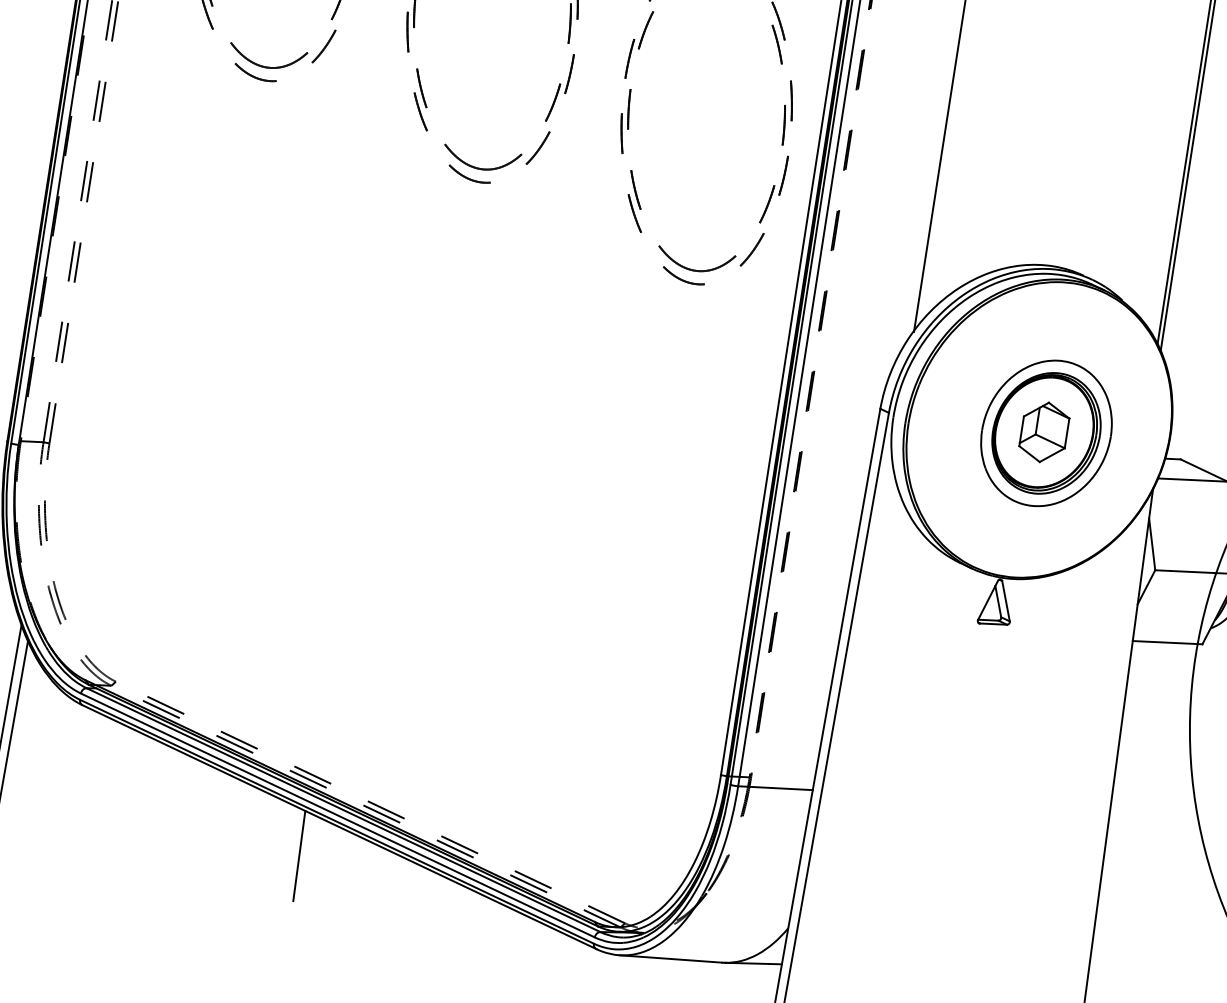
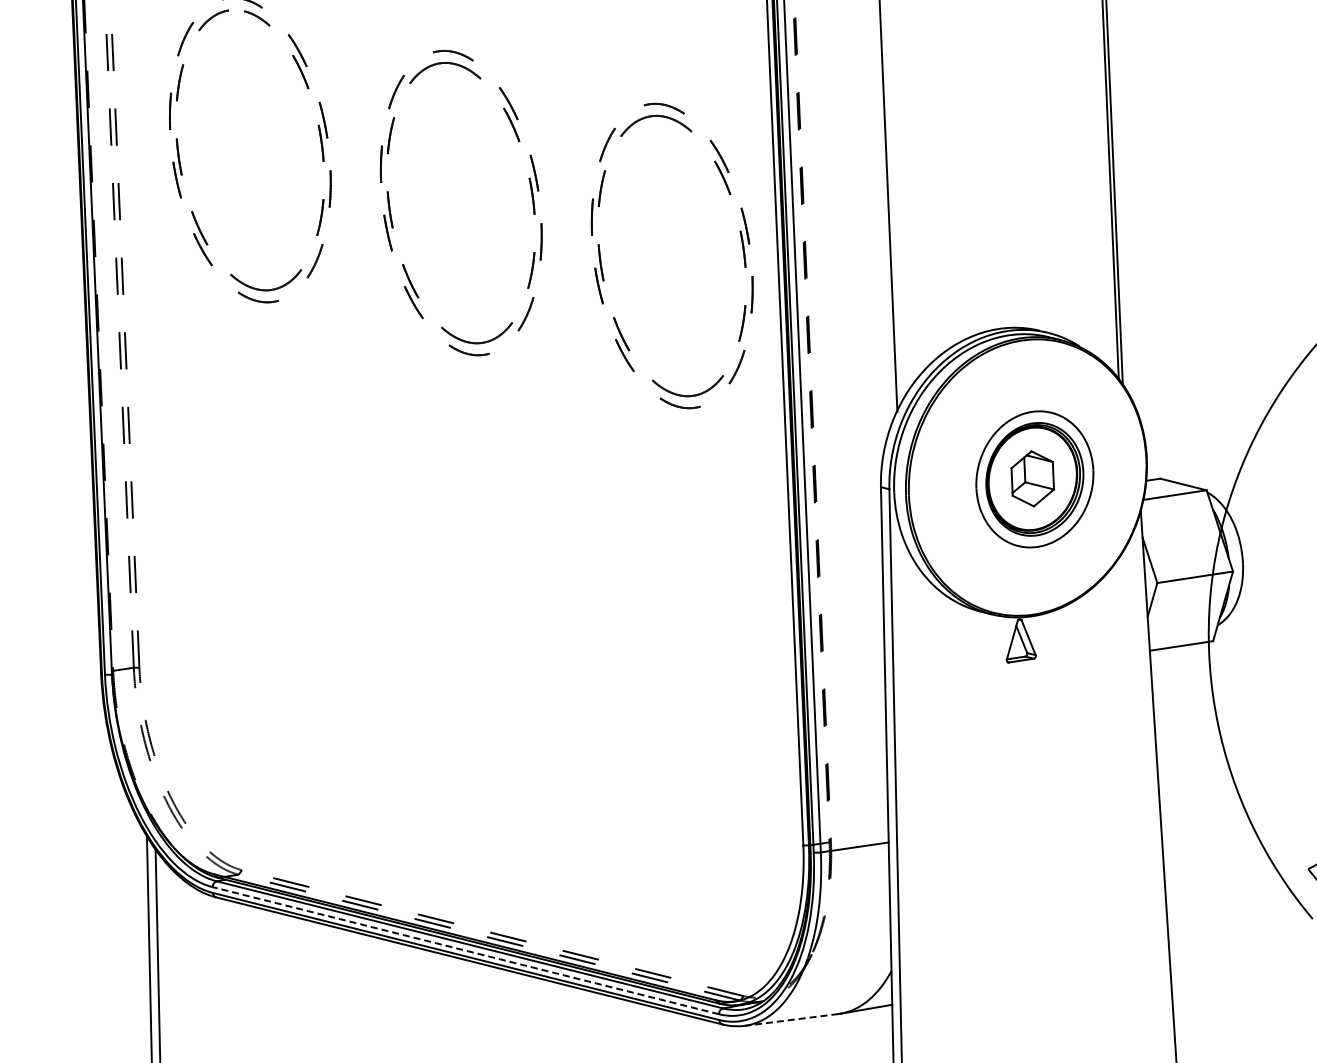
line: (337, 815) -> (465, 950), solid -> dashed
line: (299, 855) -> (438, 993), removed
line: (669, 959) -> (790, 1020), solid -> dashed

